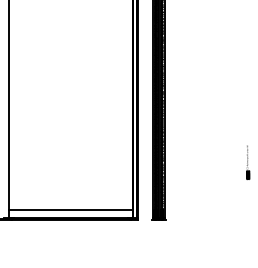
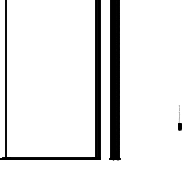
line: (70, 210) -> (51, 152), removed

